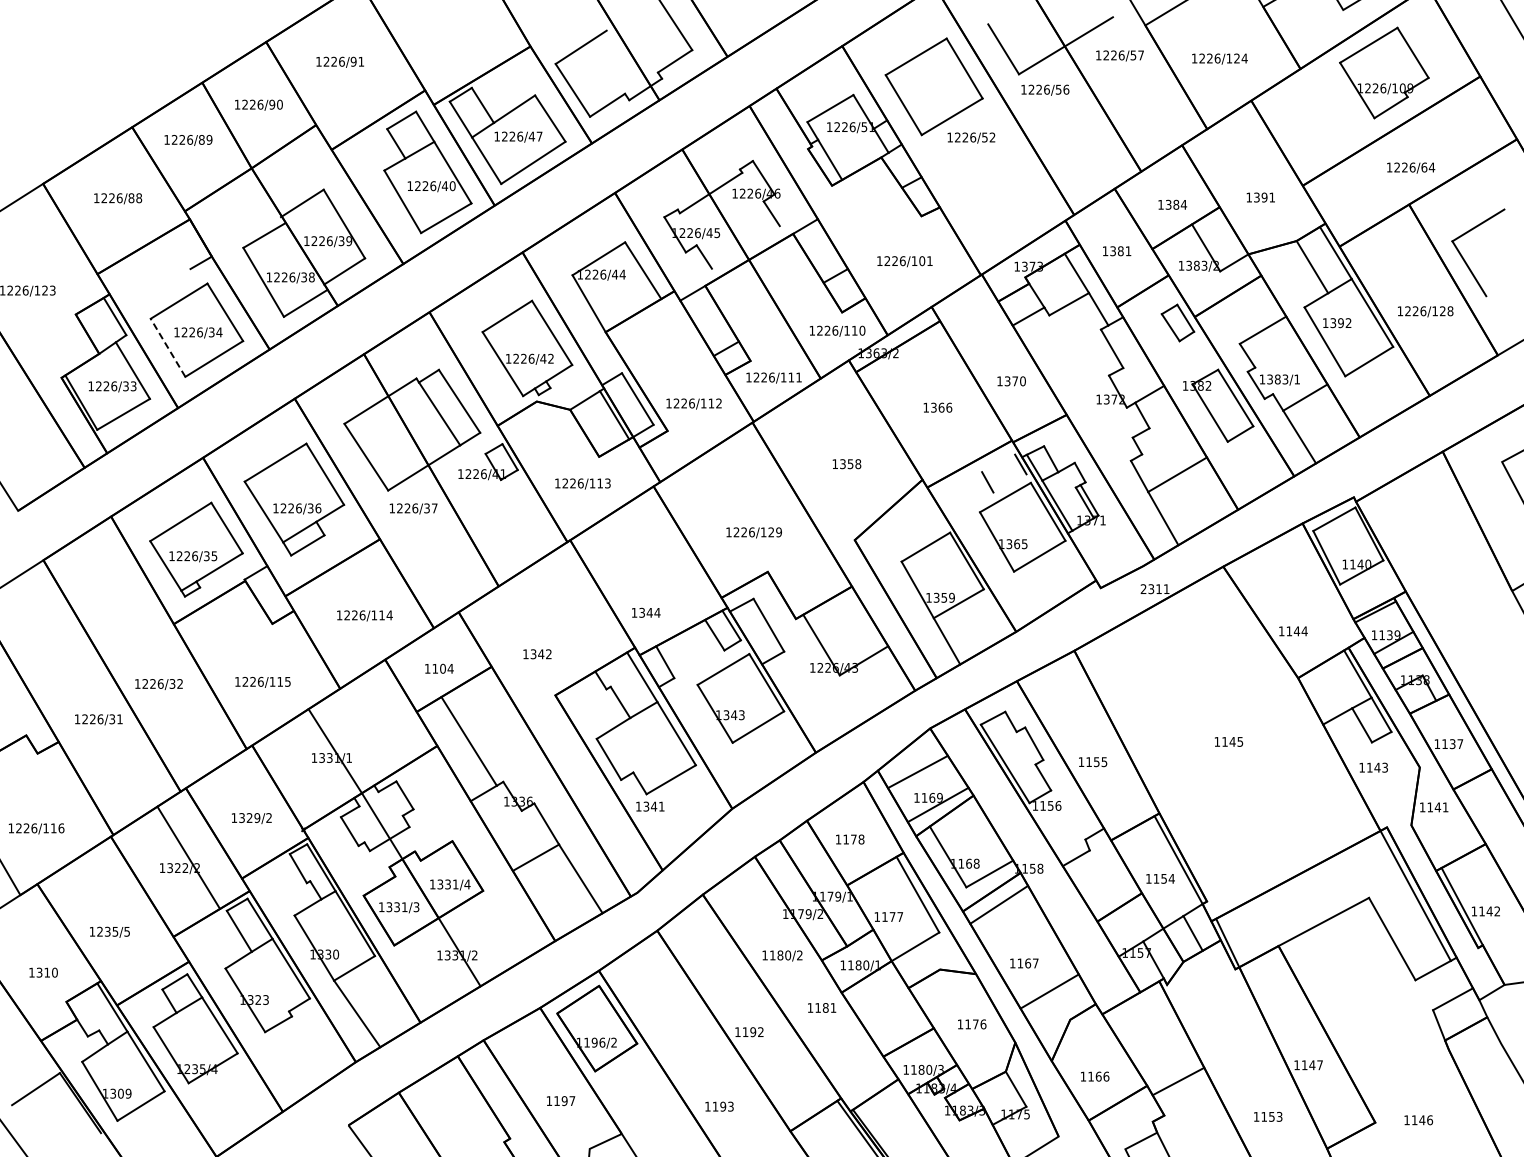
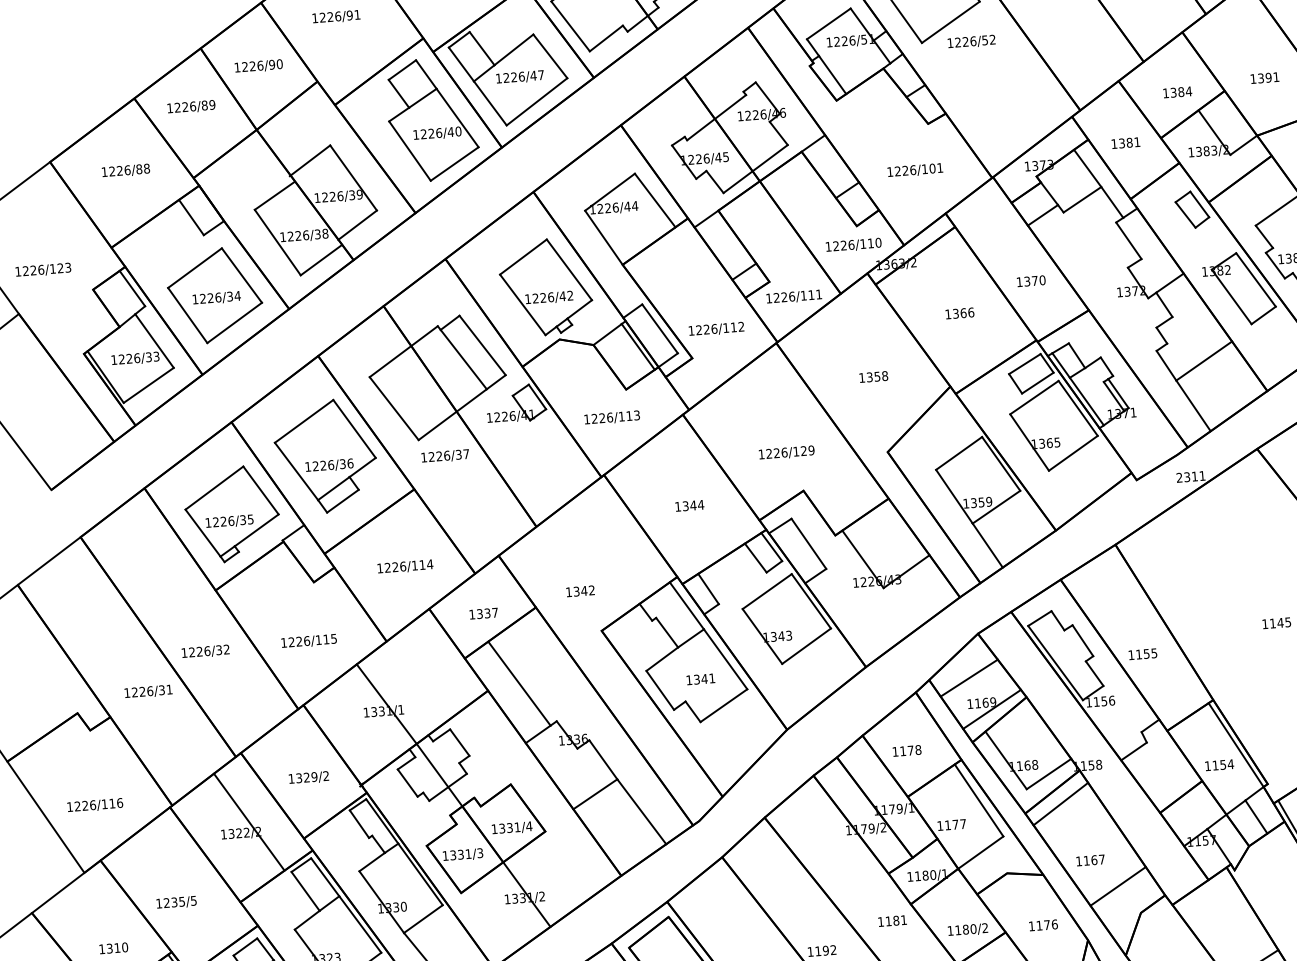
line: (745, 247) -> (755, 169), added
line: (179, 250) -> (191, 217), added
line: (168, 347) -> (188, 315), dashed -> solid
line: (998, 463) -> (1024, 364), added
line: (1009, 483) -> (1037, 383), added
text: (646, 612) -> (690, 505), moved
text: (442, 668) -> (487, 613), 1104 -> 1337
text: (650, 806) -> (701, 679), moved
text: (782, 955) -> (967, 929), moved

